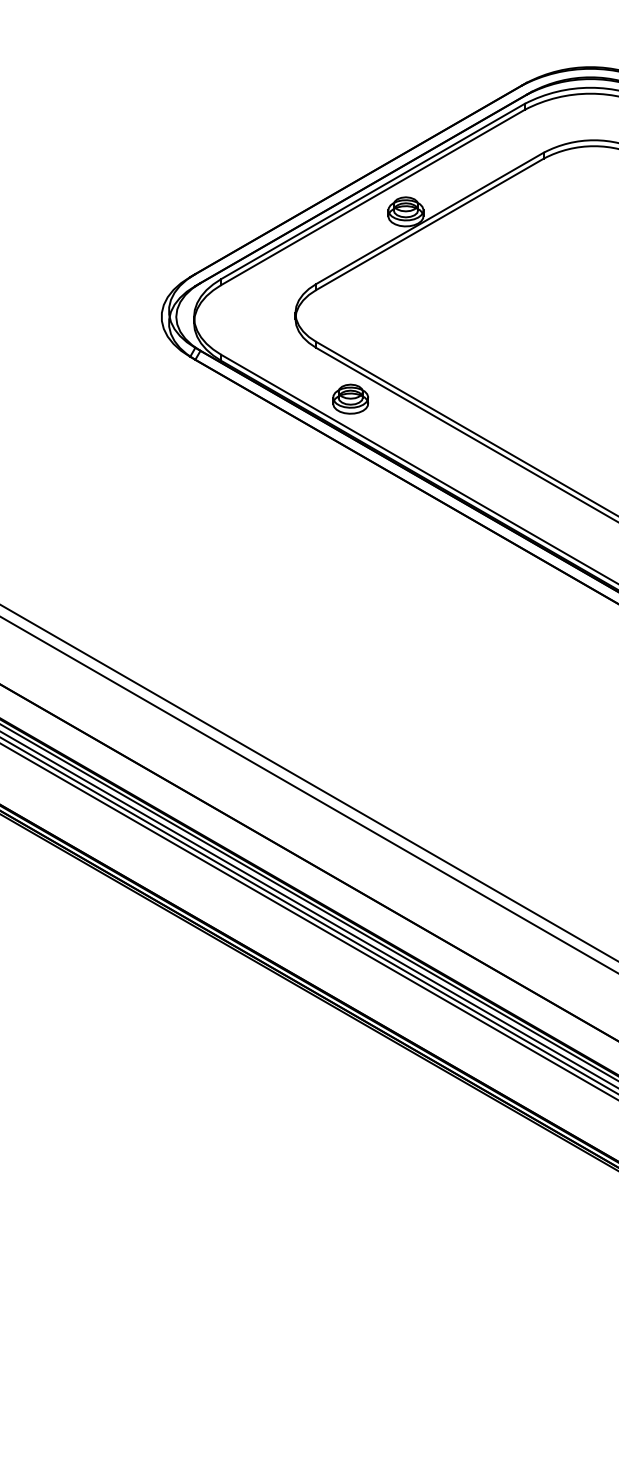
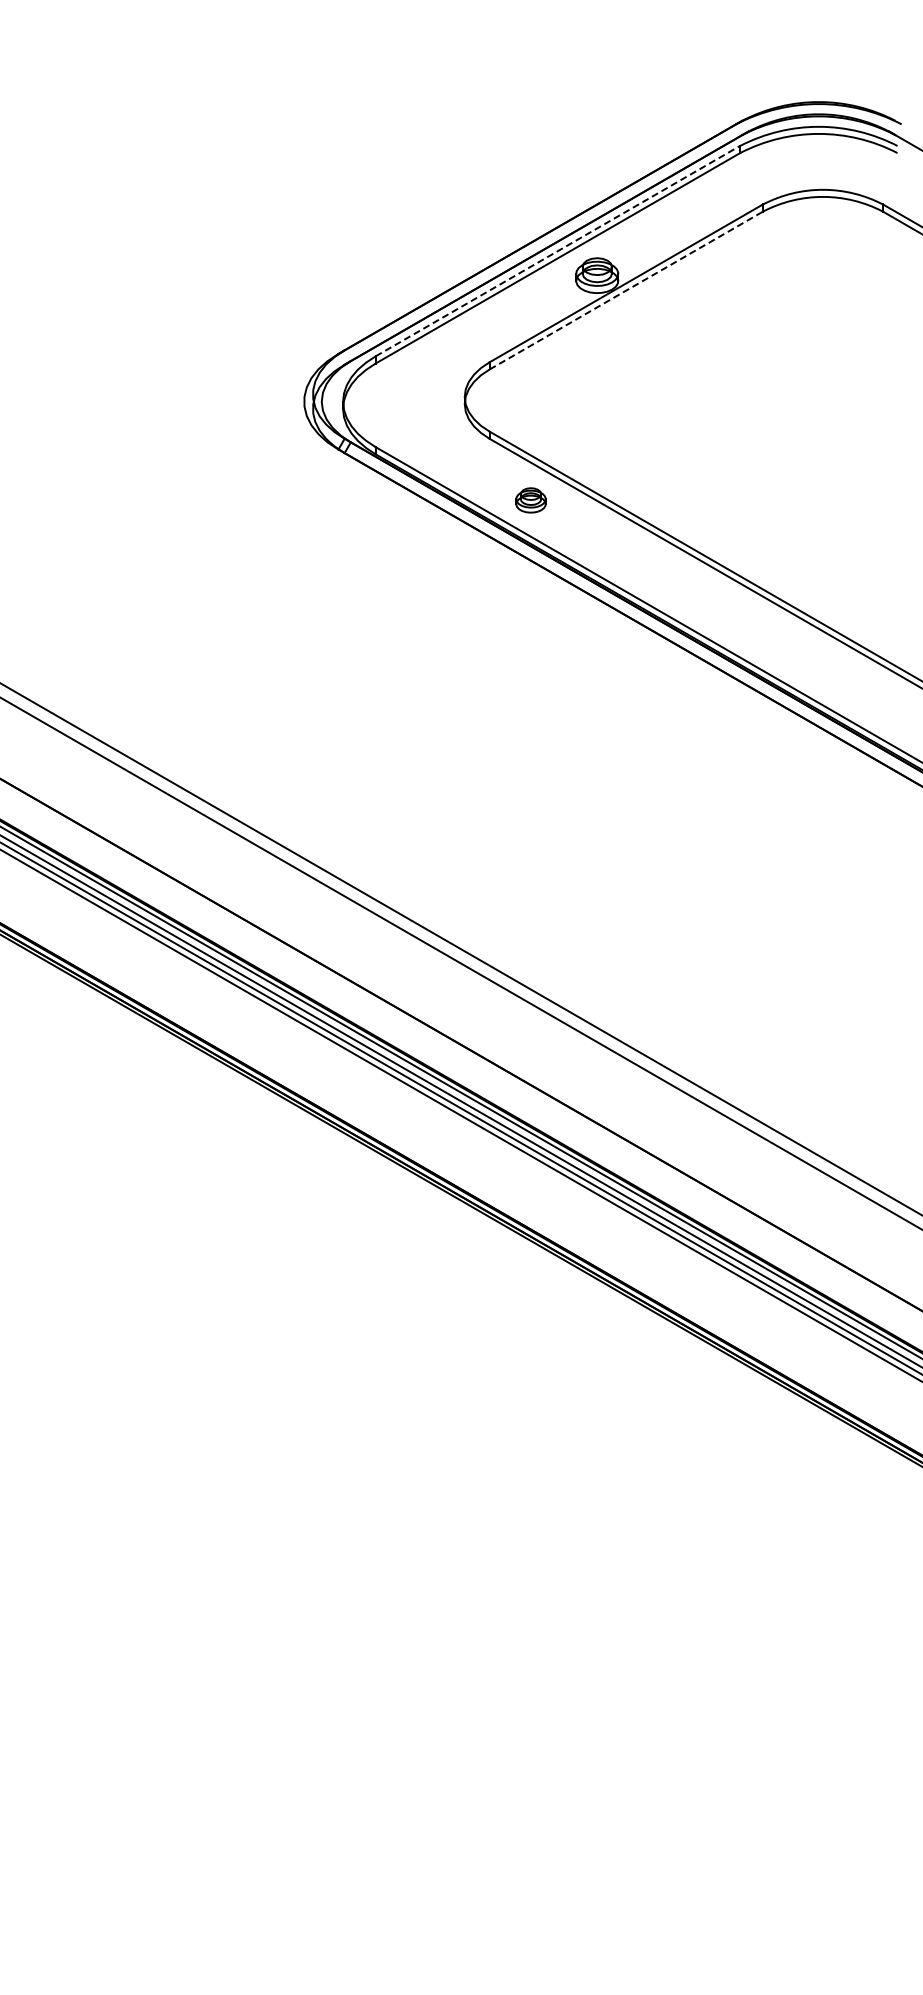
line: (373, 190) -> (558, 250), solid -> dashed
line: (430, 224) -> (626, 290), solid -> dashed
part: (350, 399) -> (530, 500), size x0.7

